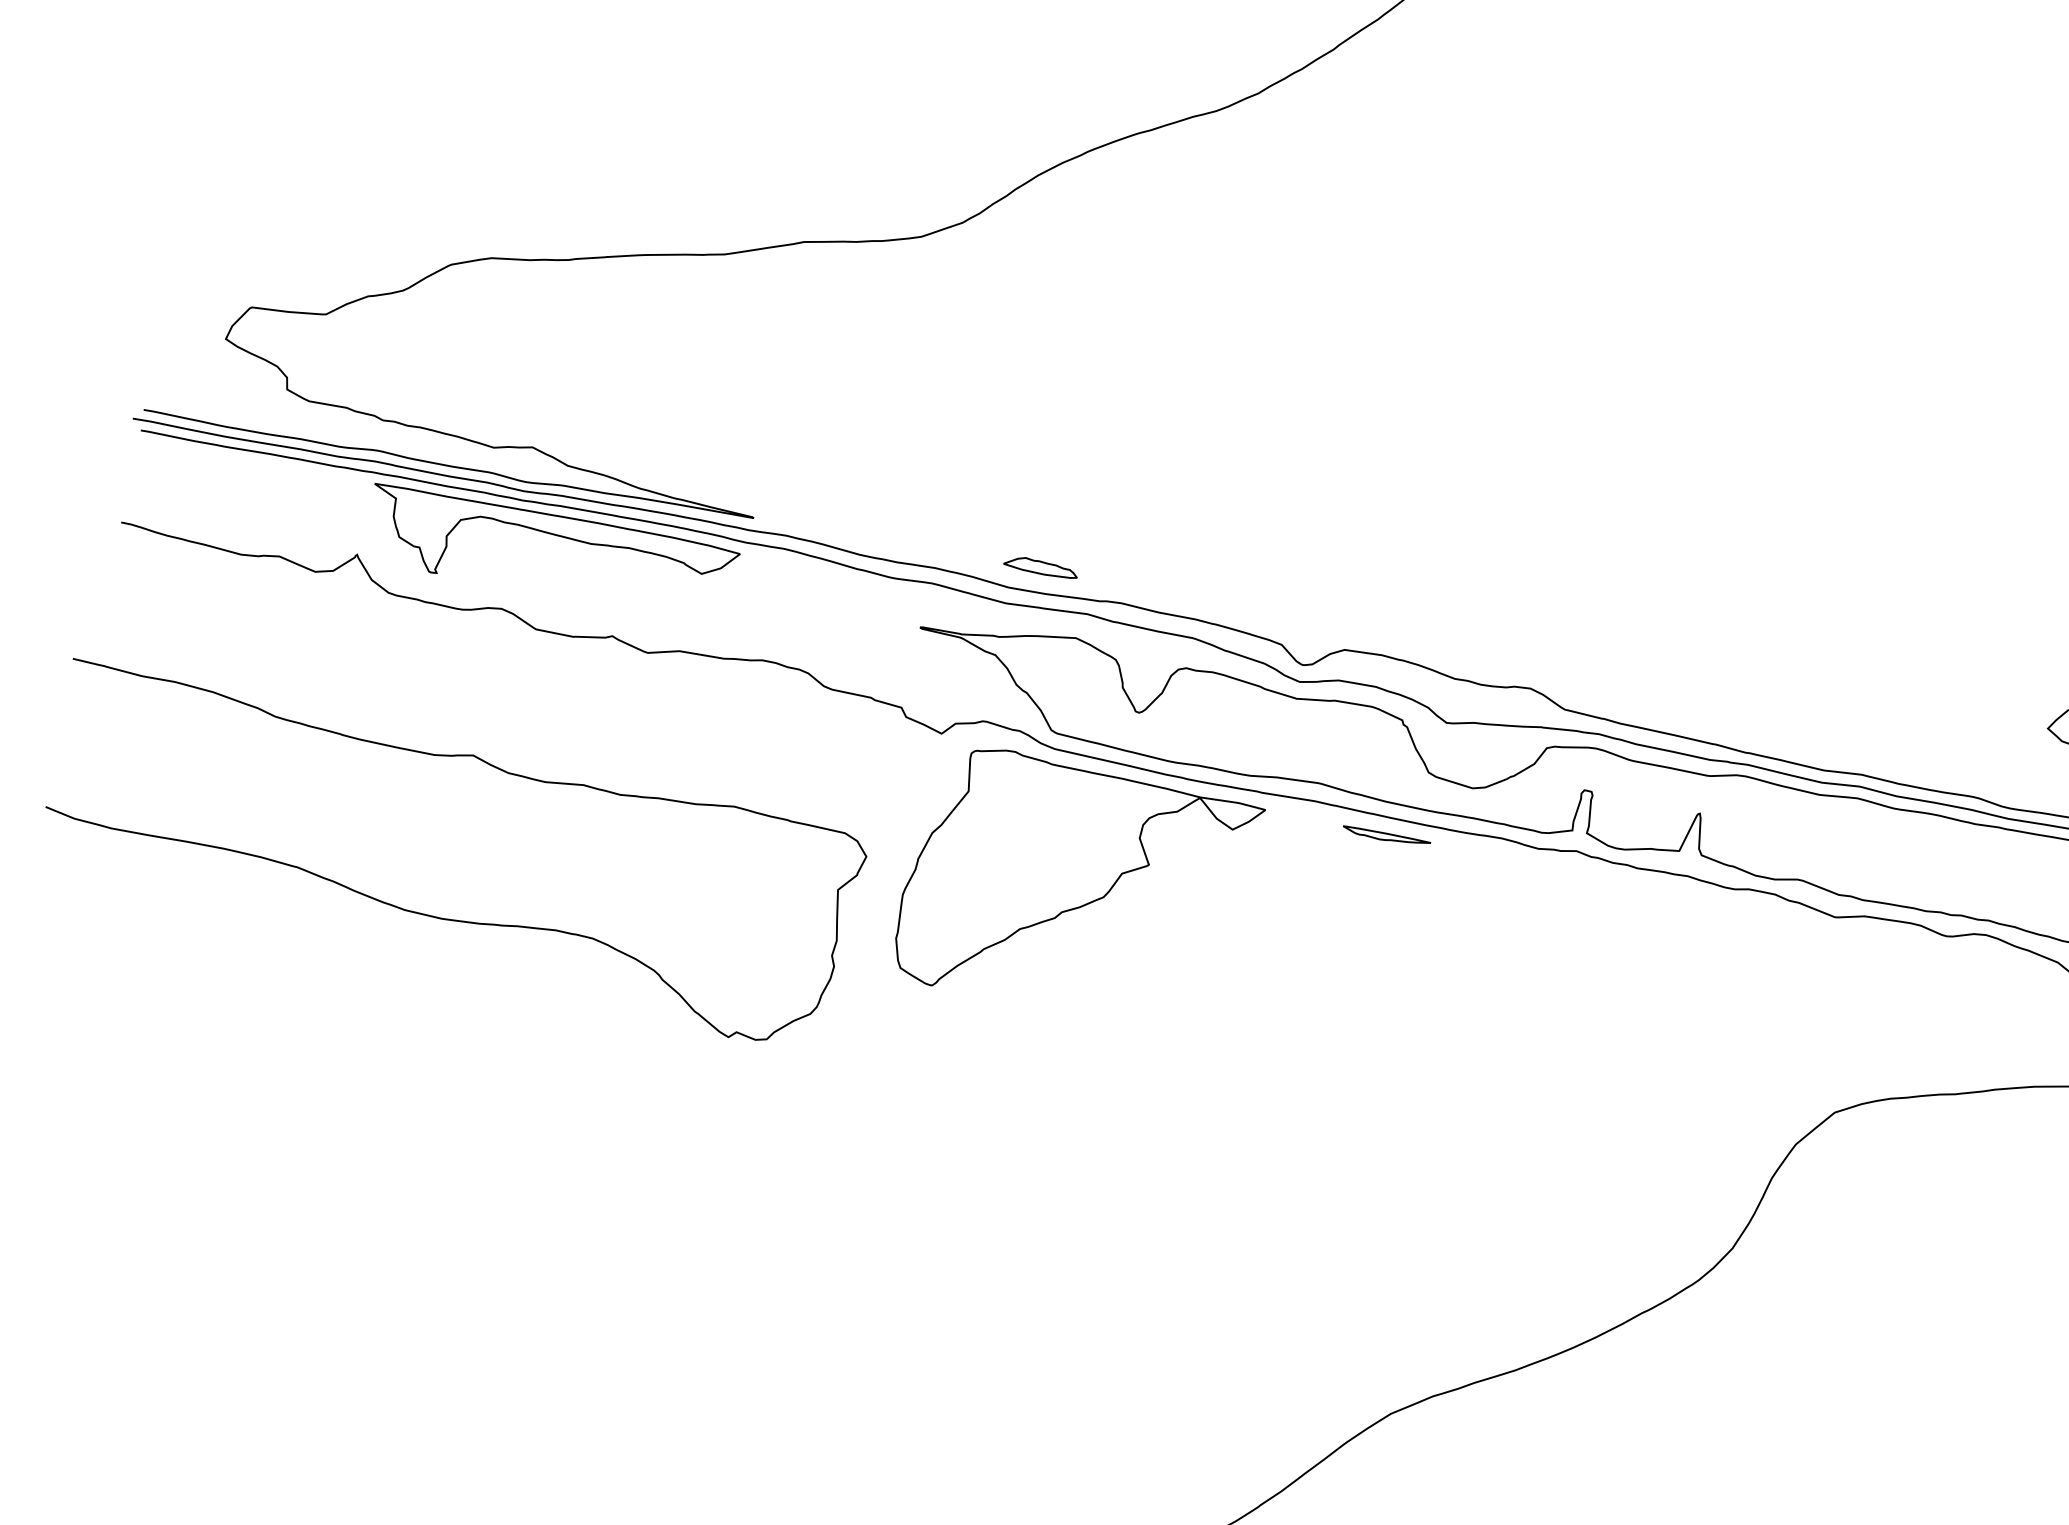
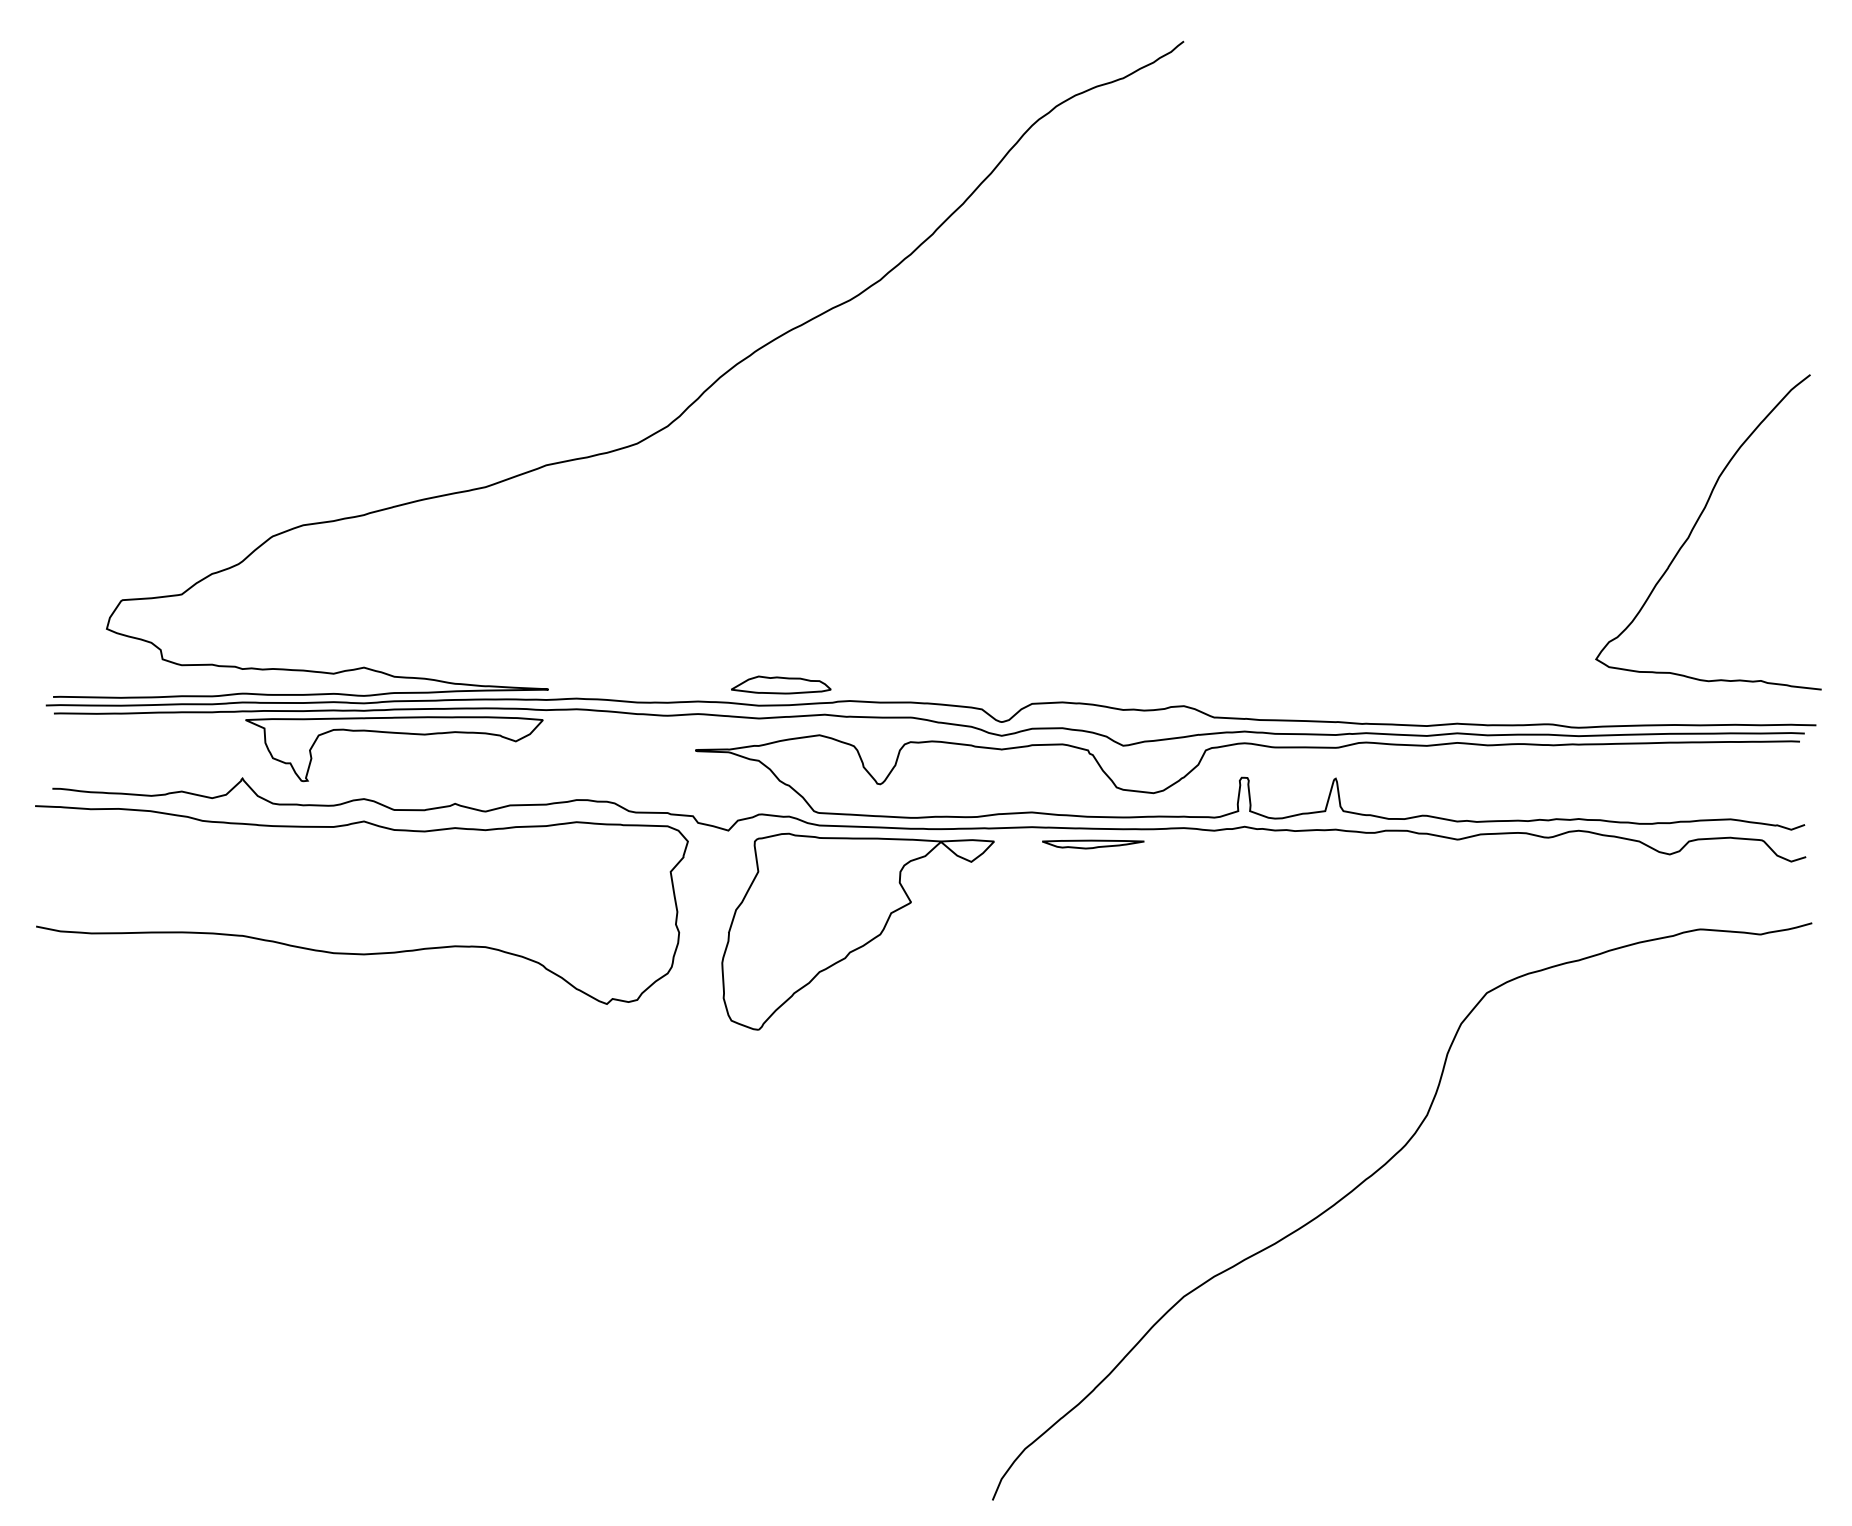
part: (1041, 566) -> (781, 684), size x1.67
part: (1386, 837) -> (1093, 844), size x1.43
curve: (438, 917) -> (361, 953), moved

